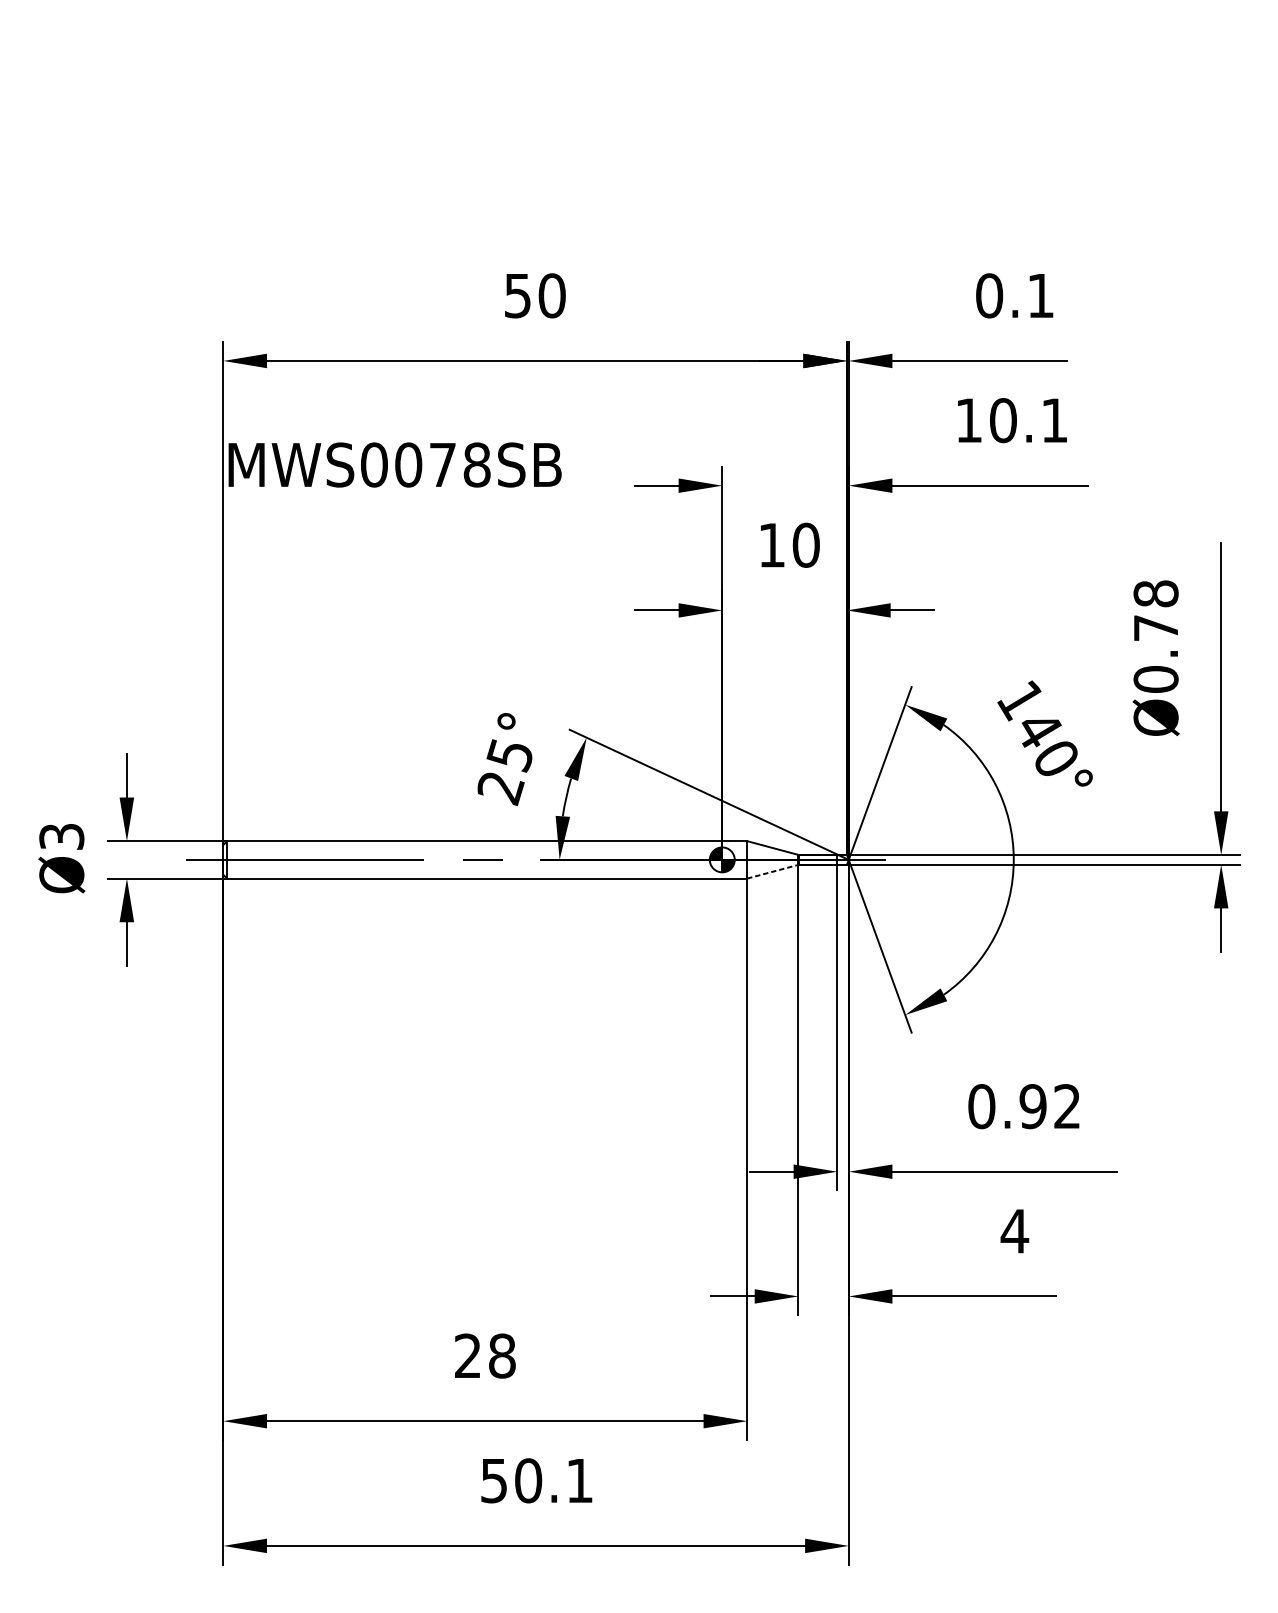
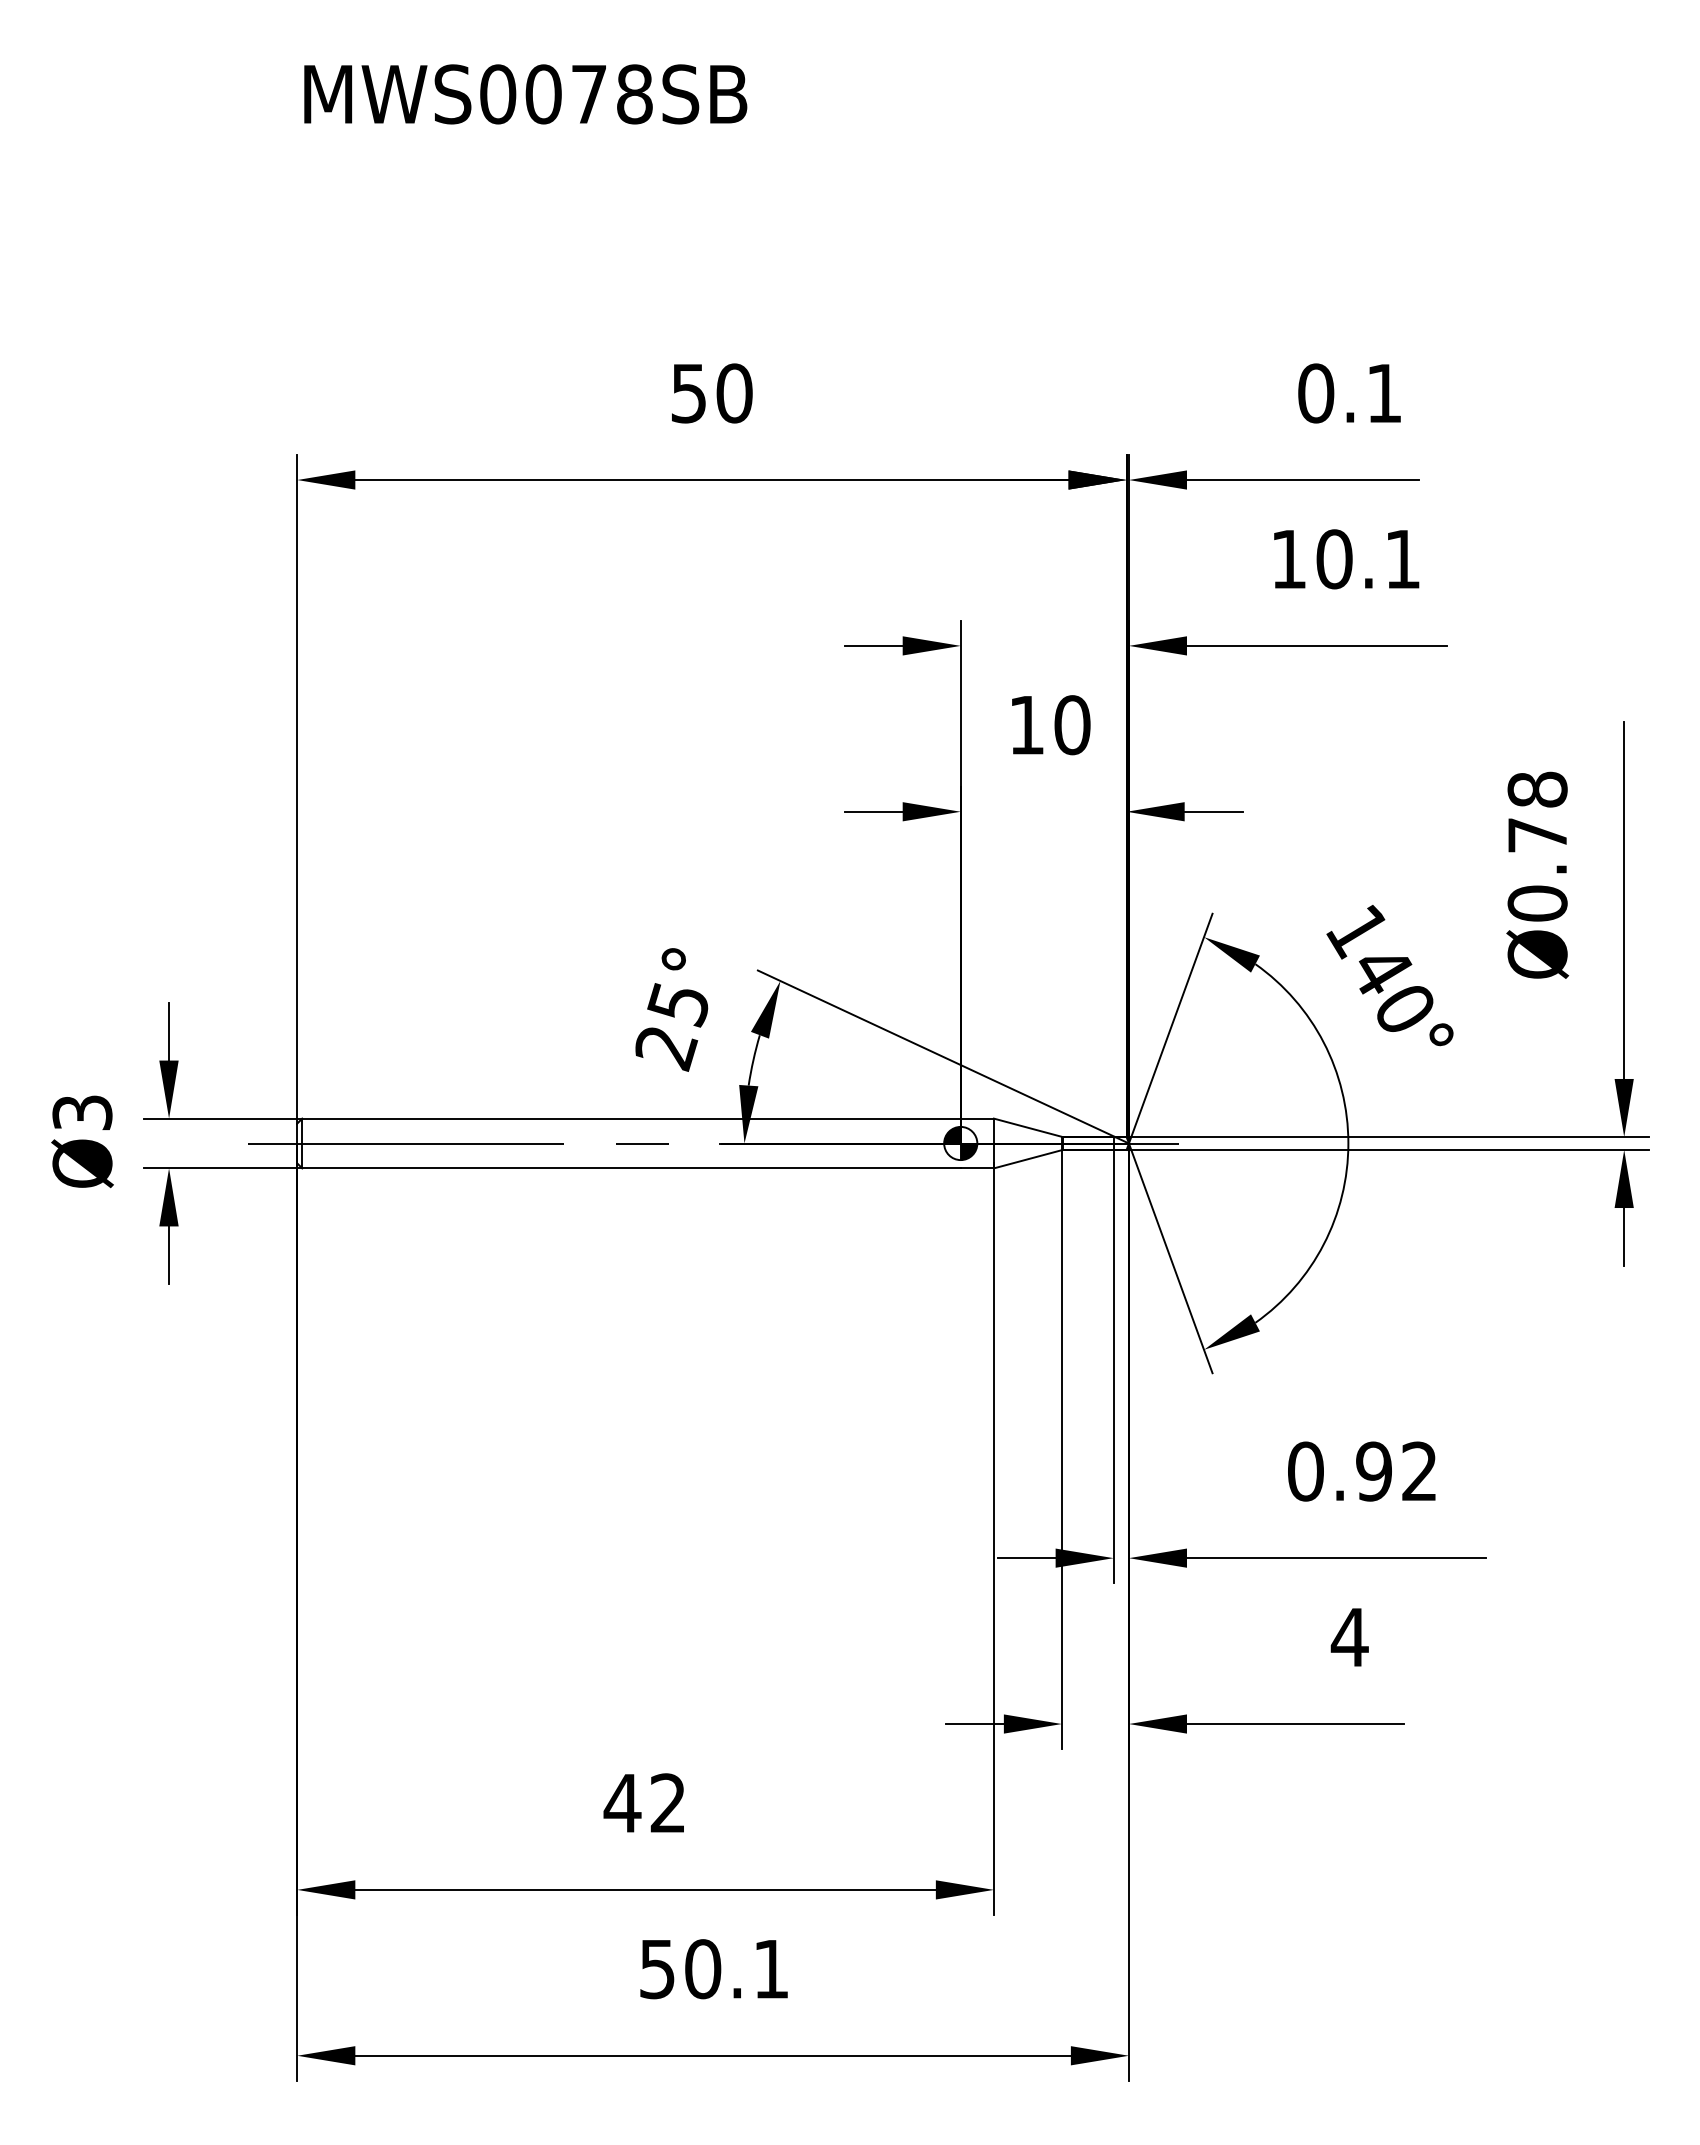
text: (394, 465) -> (525, 94), moved
line: (773, 871) -> (1028, 1159), dashed -> solid
text: (484, 1356) -> (644, 1803), 28 -> 42

